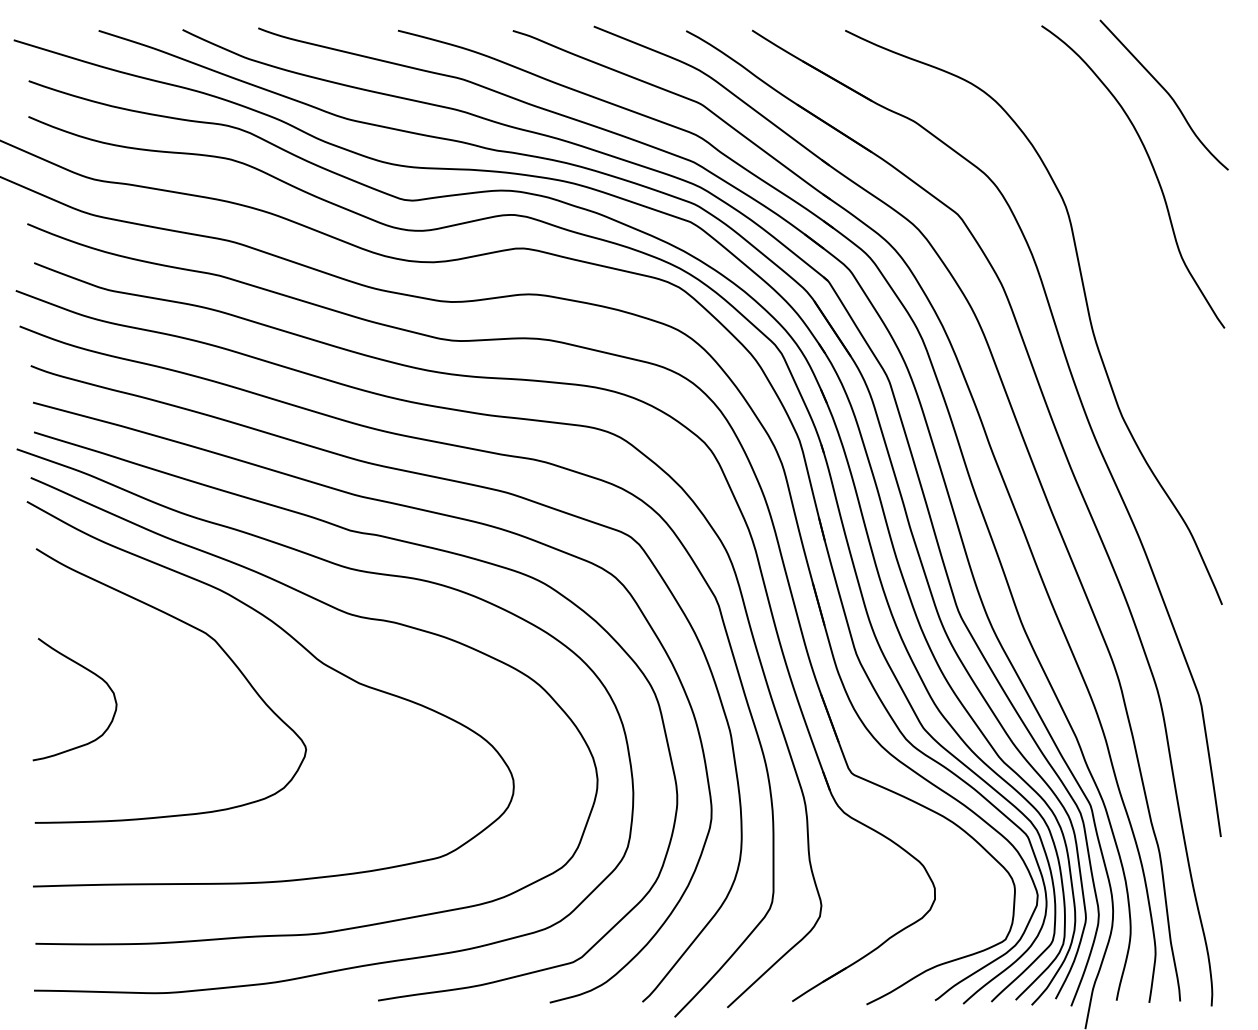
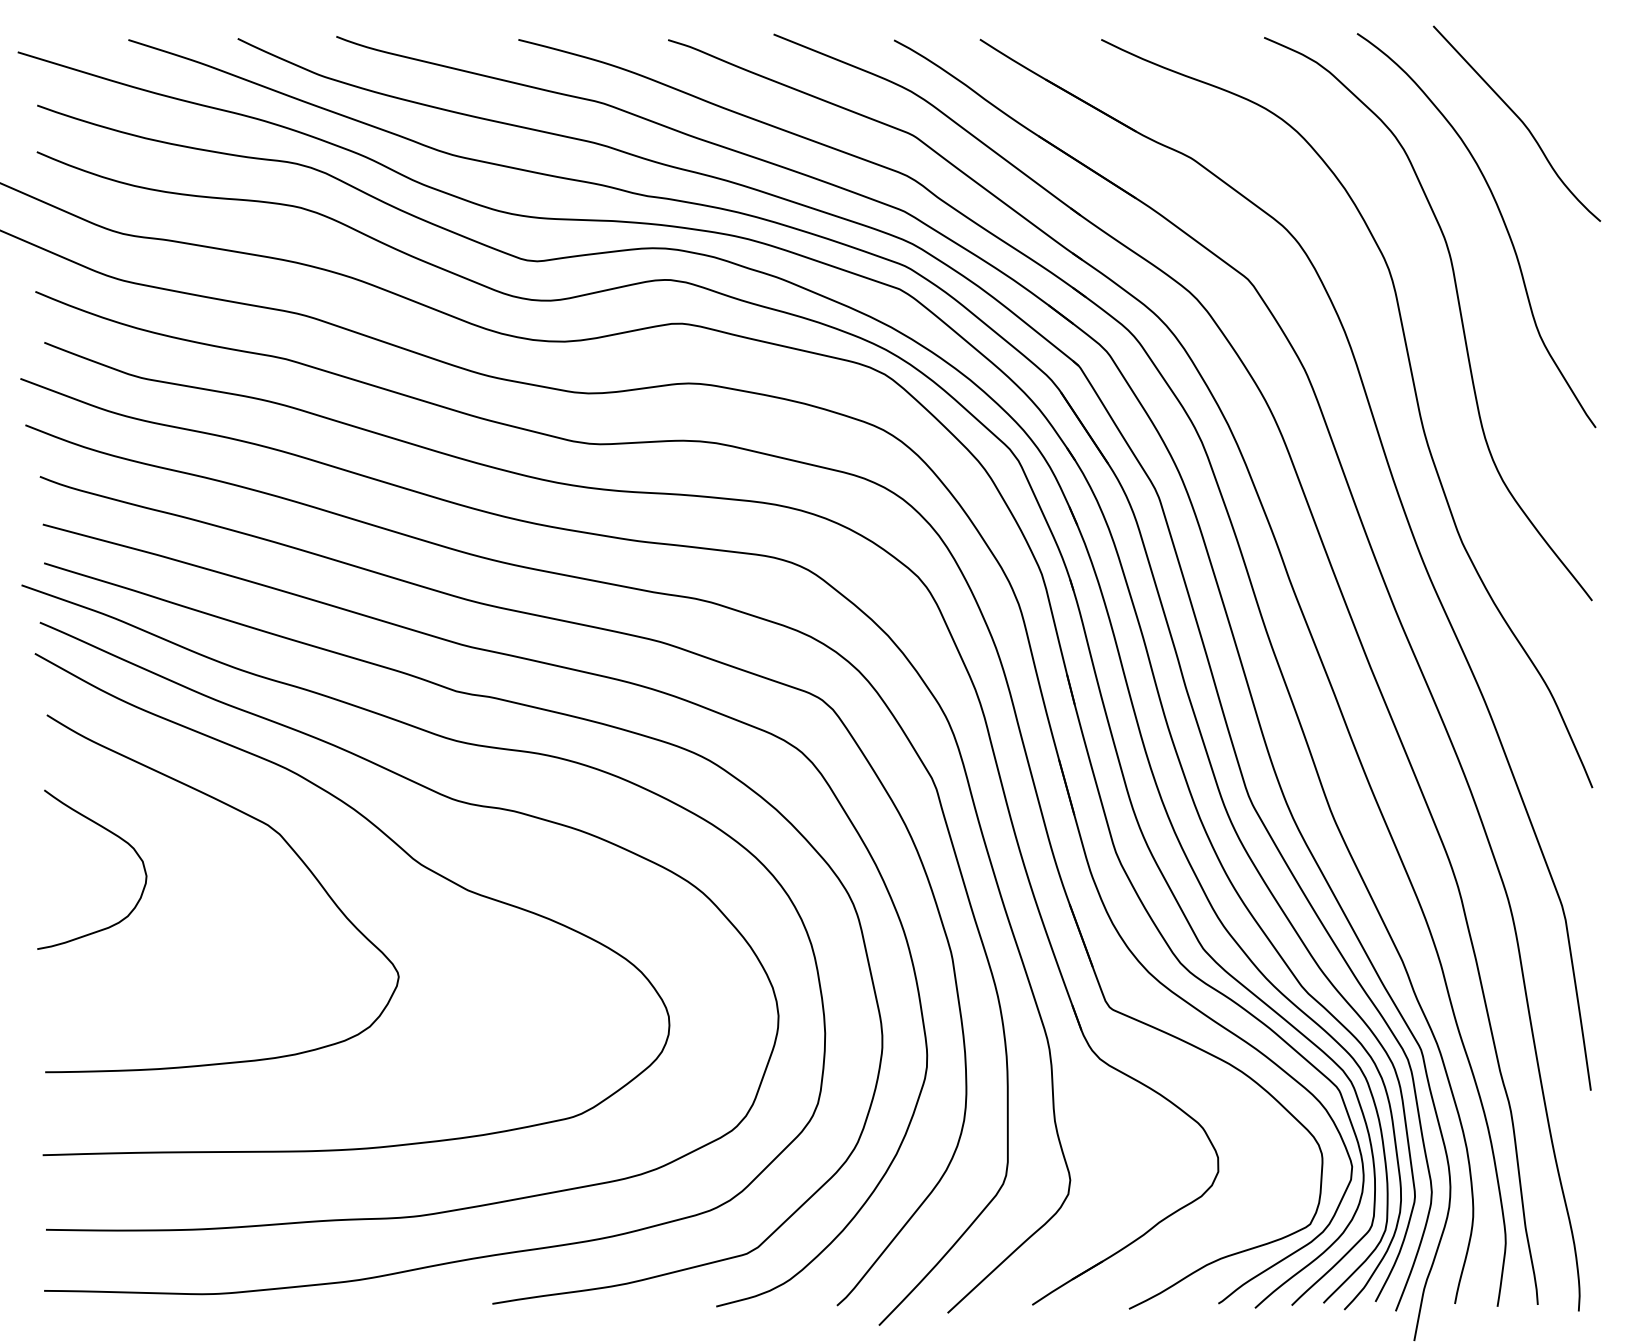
curve: (1119, 238) -> (1458, 310), added
curve: (88, 671) -> (109, 833), moved

